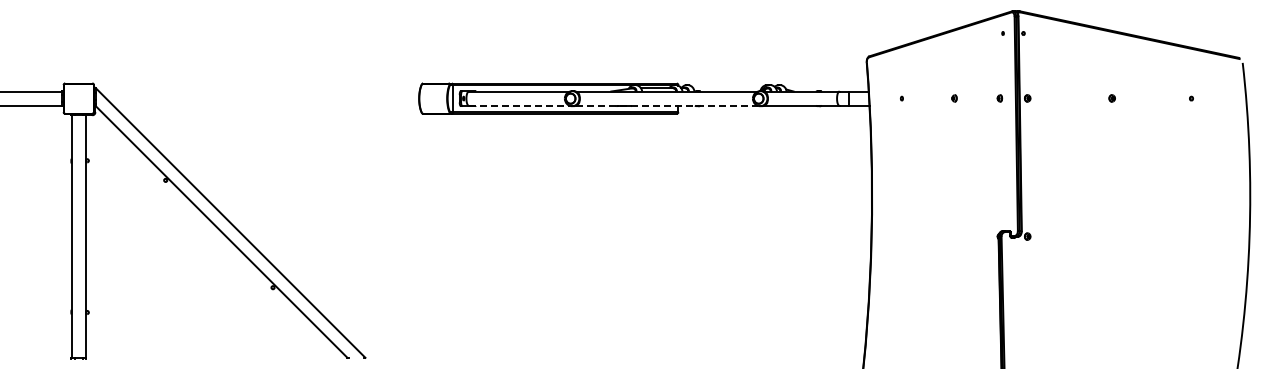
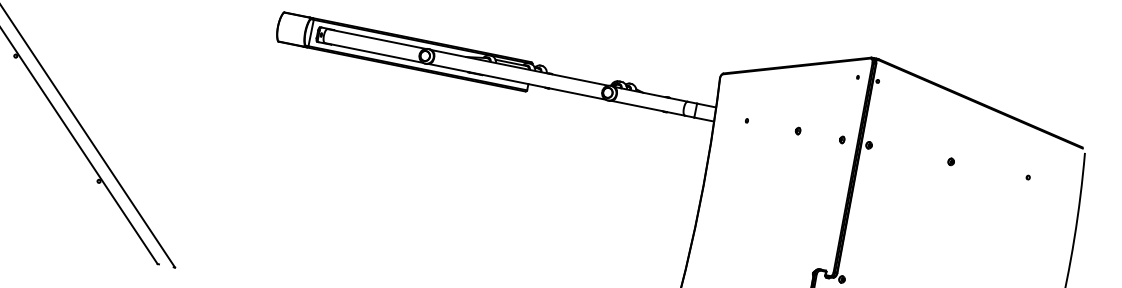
line: (519, 105) -> (374, 52), dashed -> solid
line: (667, 105) -> (517, 81), dashed -> solid

